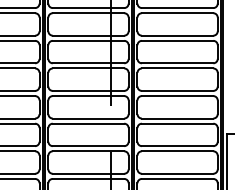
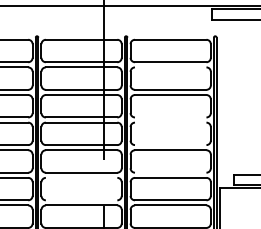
line: (177, 13) -> (170, 67), removed
line: (177, 63) -> (170, 117), removed
line: (177, 68) -> (170, 122), removed
line: (177, 91) -> (170, 145), removed
line: (177, 118) -> (170, 172), removed
line: (88, 123) -> (81, 177), removed
line: (88, 146) -> (81, 200), removed

